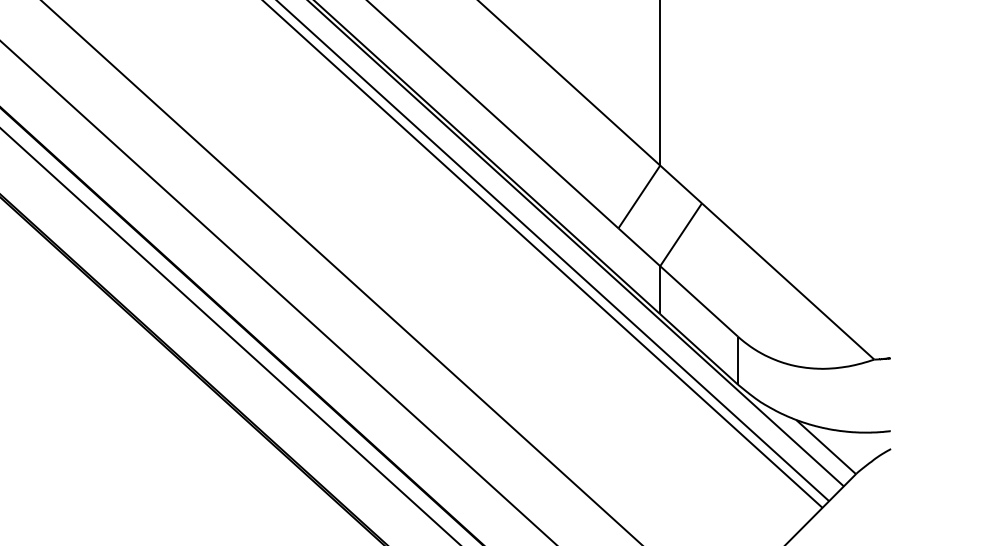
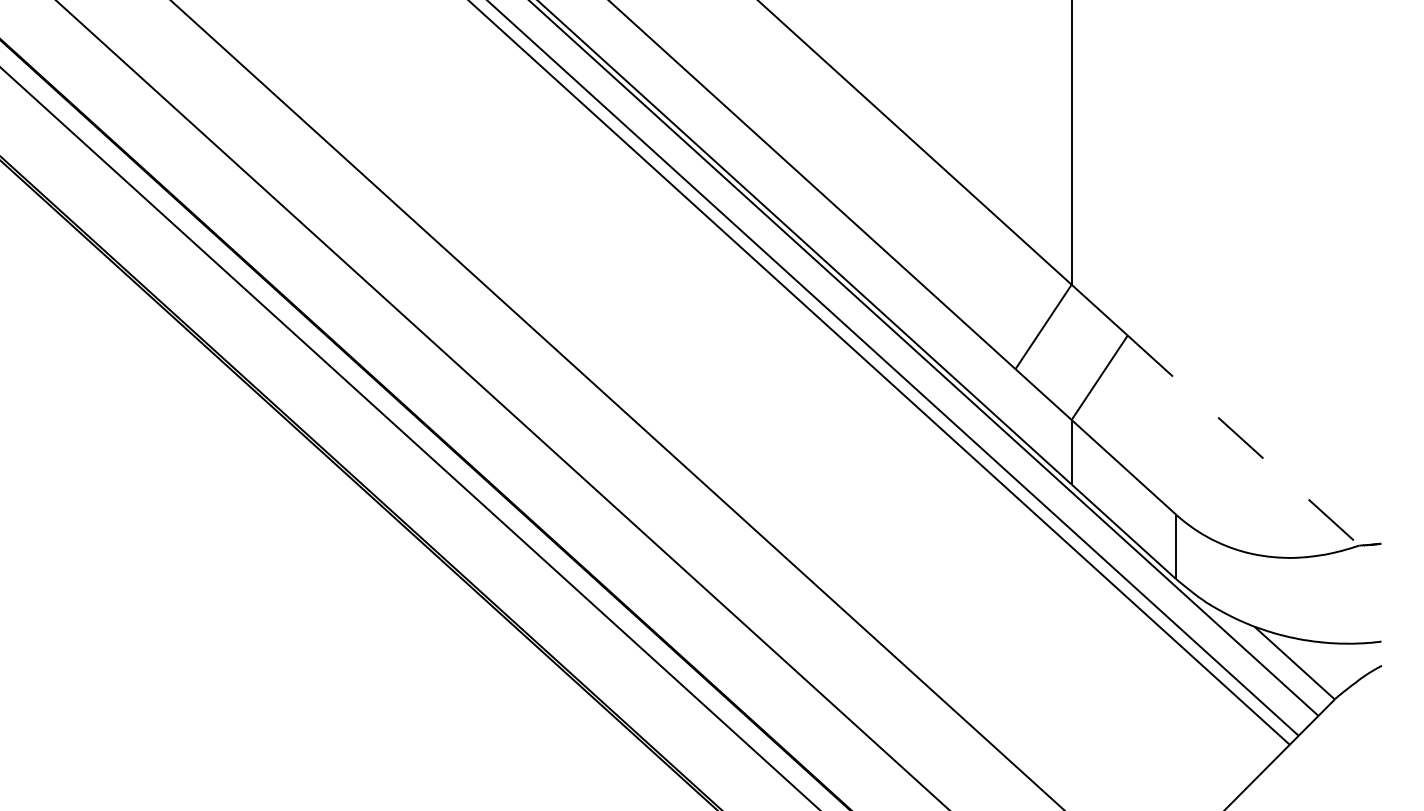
line: (788, 281) -> (1243, 440), solid -> dashed

